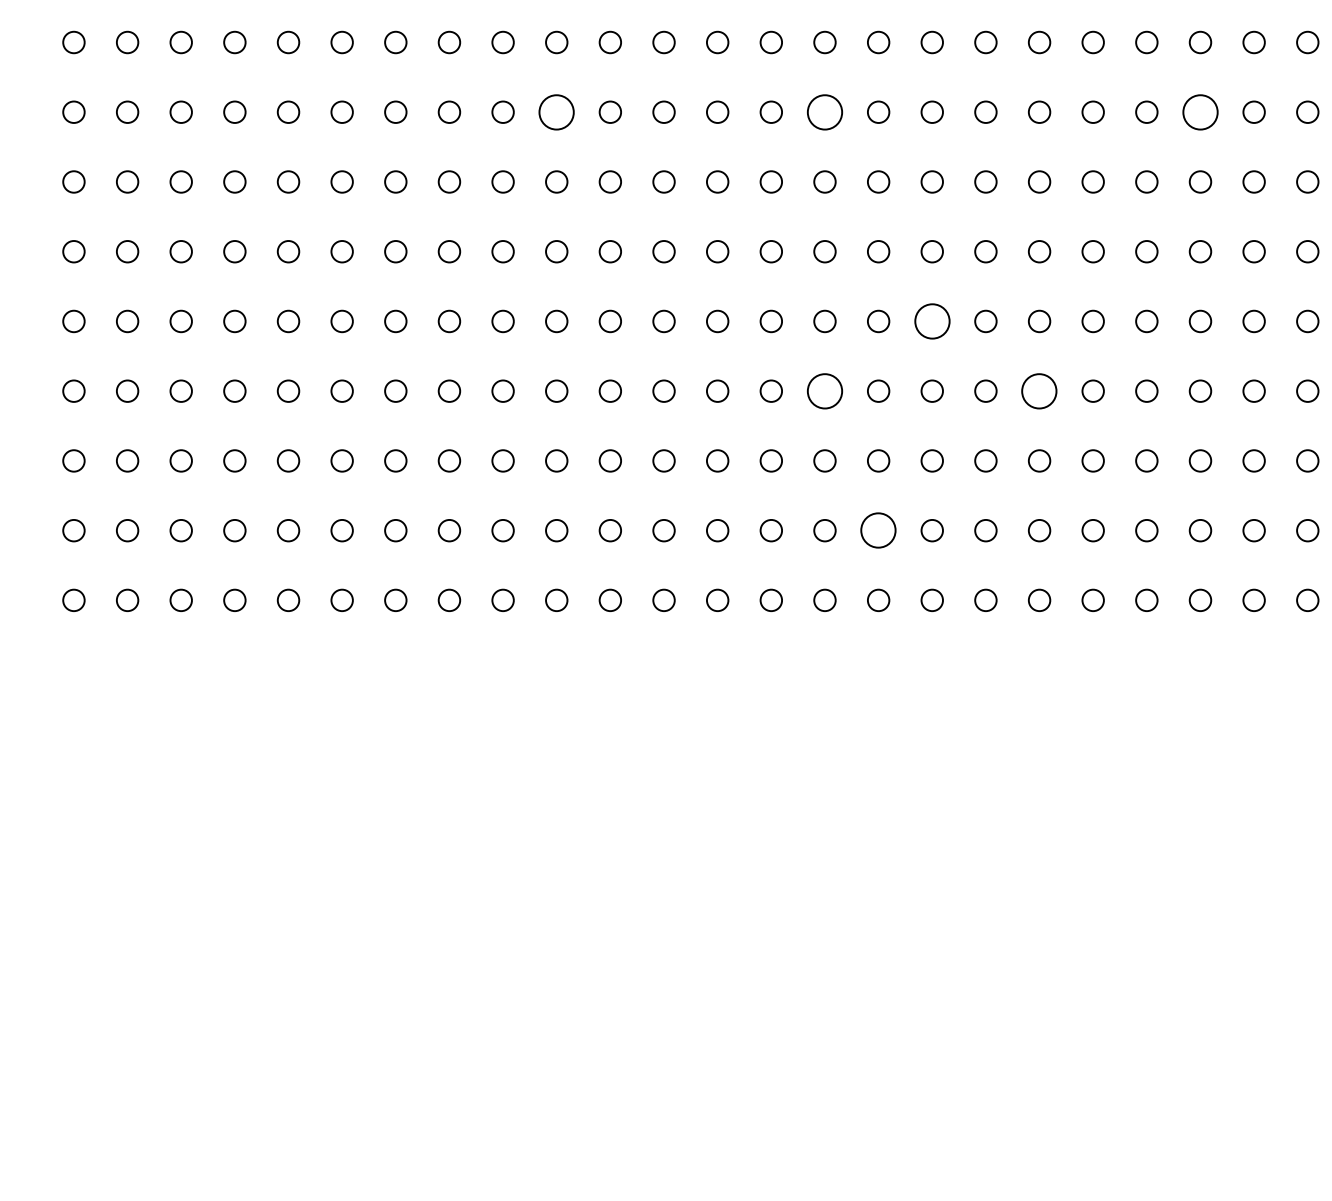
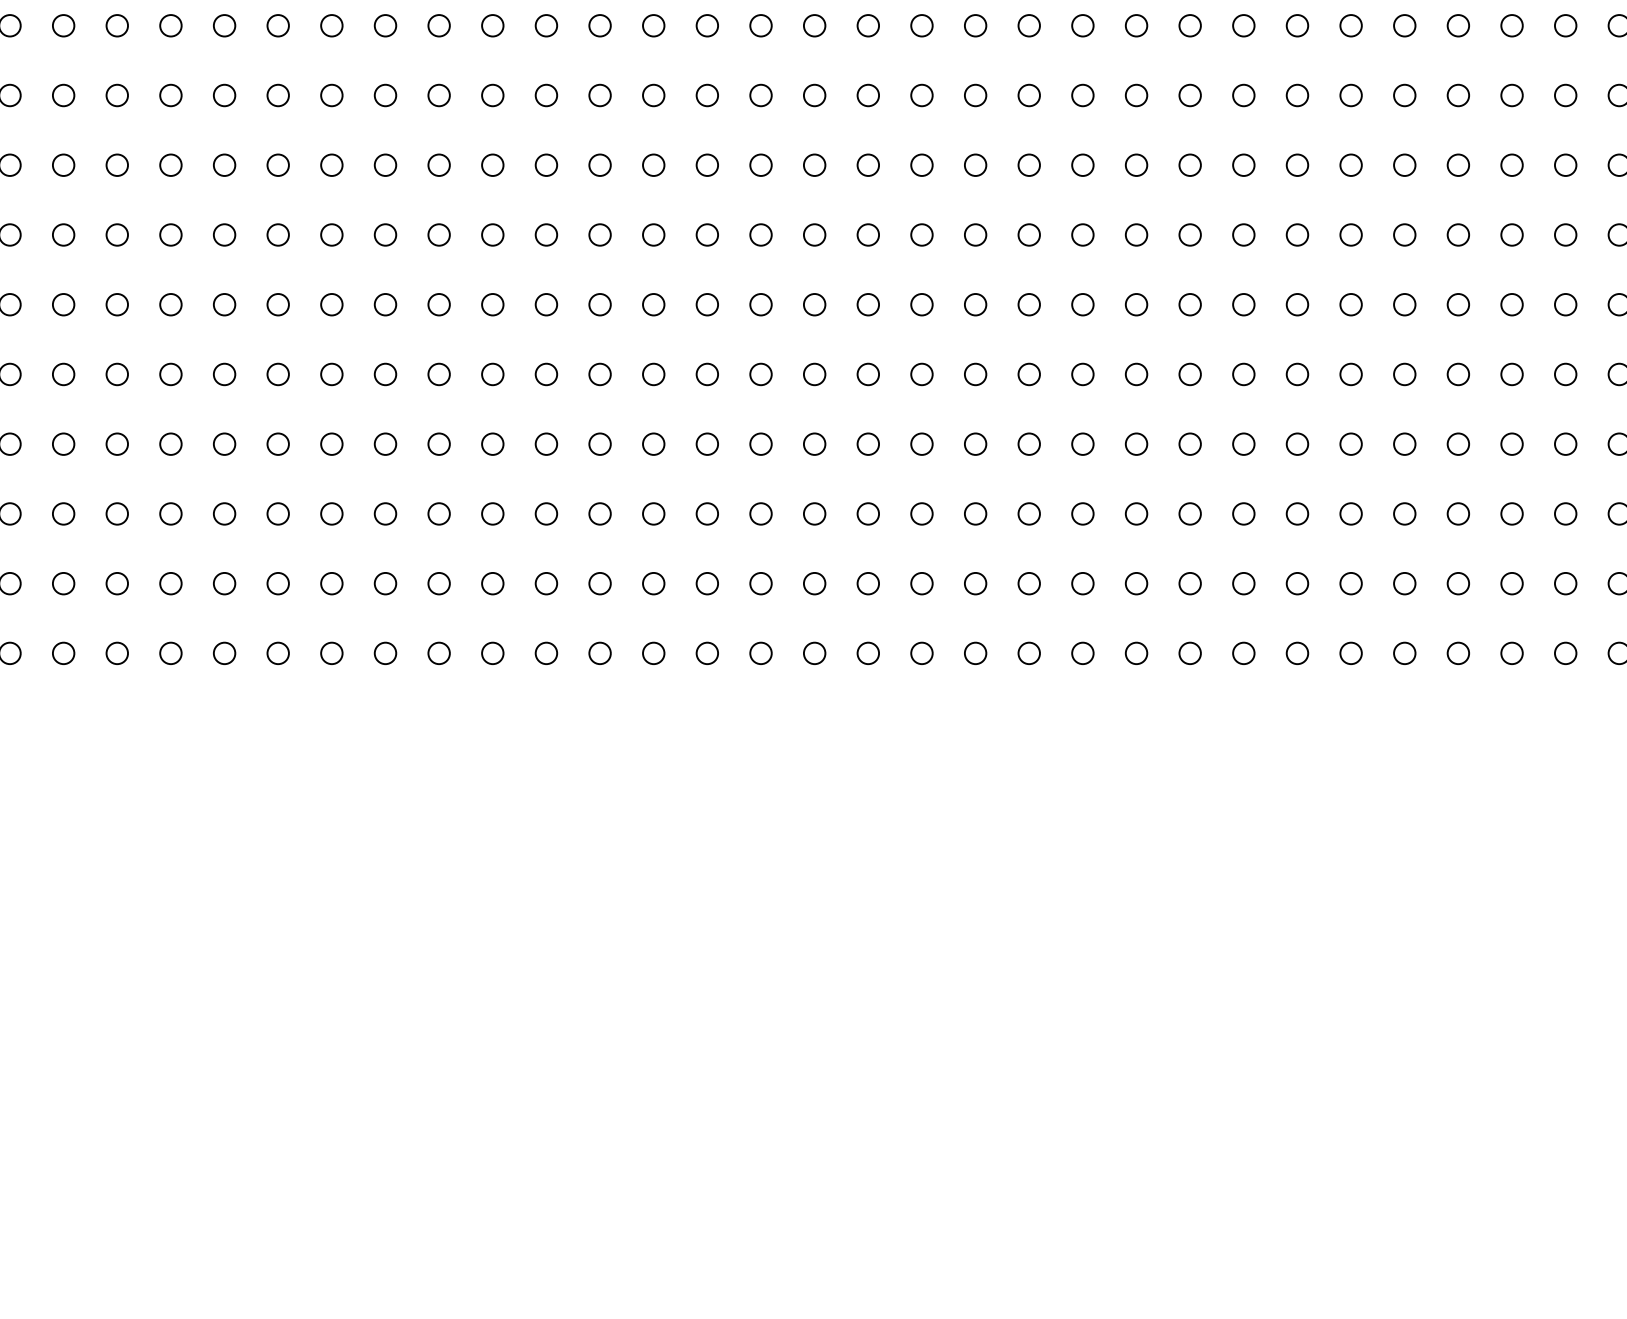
circle: (556, 111) -> (492, 164), size x0.62
circle: (824, 111) -> (760, 164), size x0.62
circle: (1200, 111) -> (1136, 164), size x0.62
circle: (931, 321) -> (867, 374), size x0.62
circle: (824, 390) -> (760, 443), size x0.62
circle: (1039, 390) -> (975, 443), size x0.62
circle: (878, 530) -> (814, 583), size x0.62

